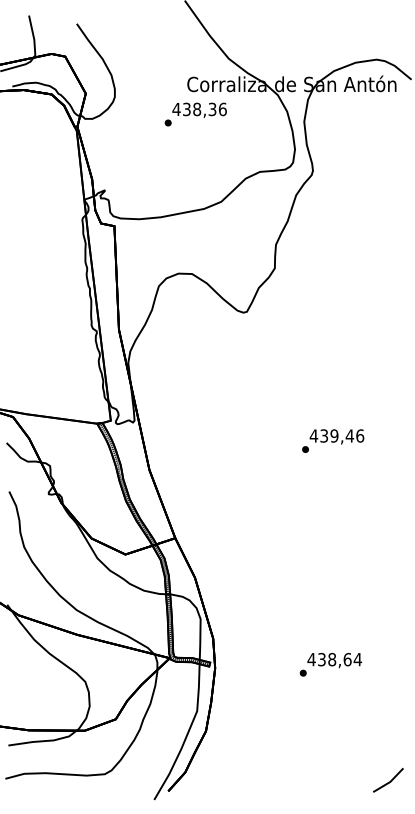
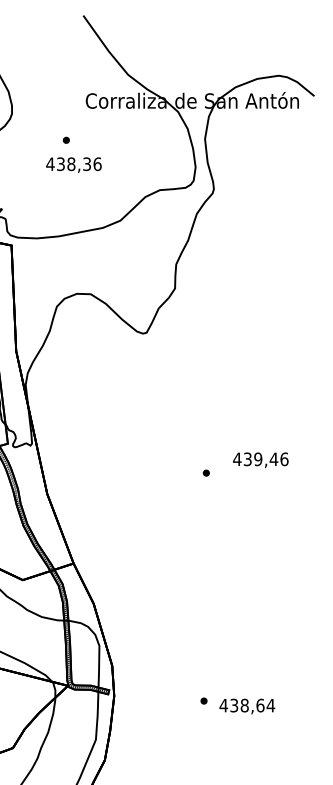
text: (199, 109) -> (73, 164), moved
text: (336, 436) -> (260, 459), moved
text: (334, 660) -> (247, 706), moved

